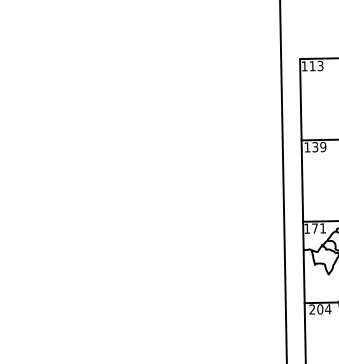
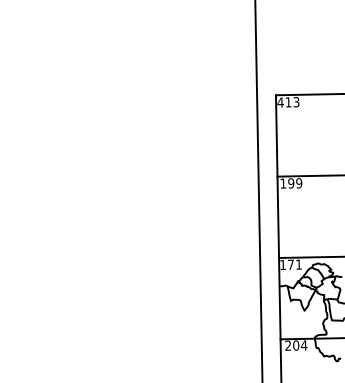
text: (304, 66) -> (280, 102), 113 -> 413
text: (315, 147) -> (291, 183), 139 -> 199

